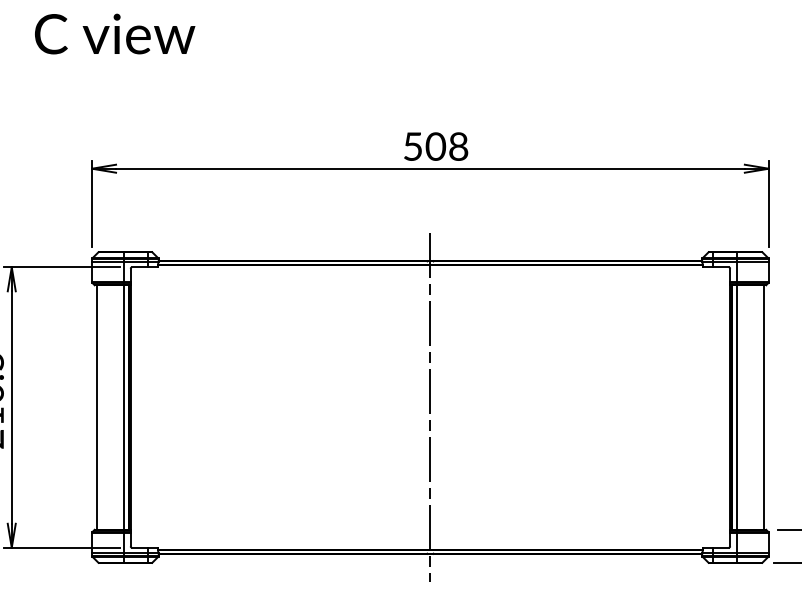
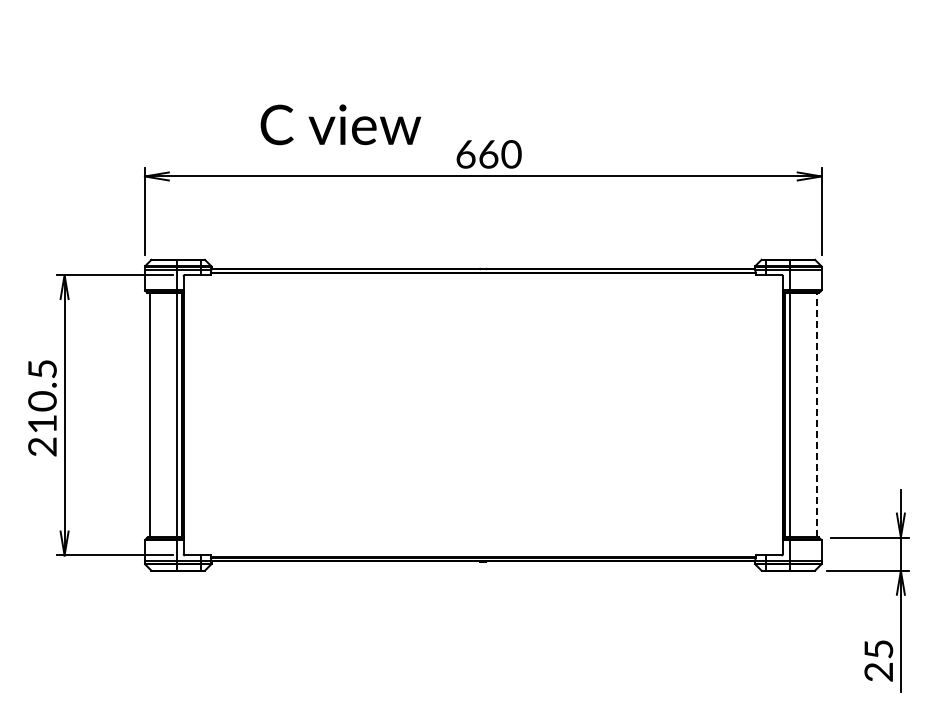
text: (114, 33) -> (340, 124), moved
text: (435, 146) -> (488, 154), 508 -> 660
line: (430, 406) -> (483, 414), removed
line: (763, 406) -> (816, 414), solid -> dashed

